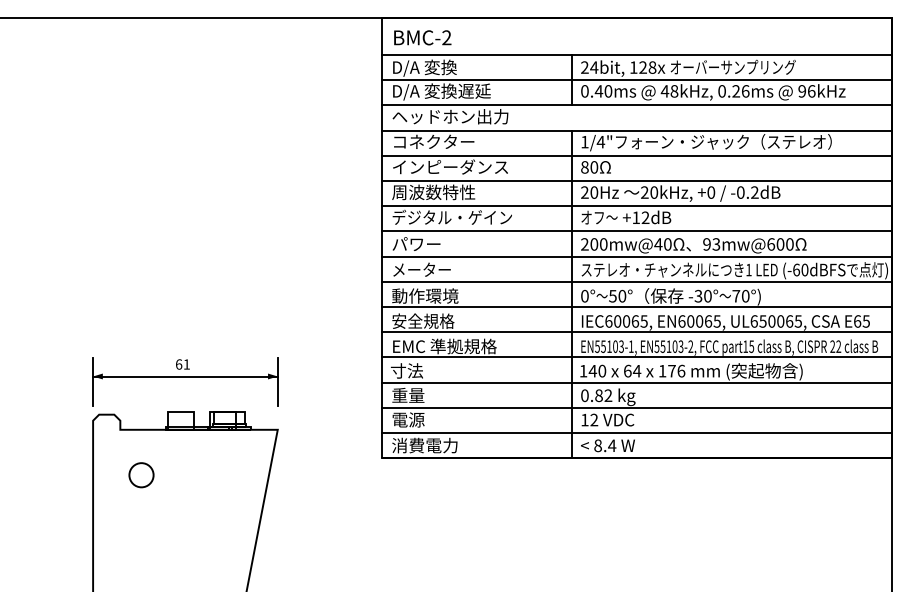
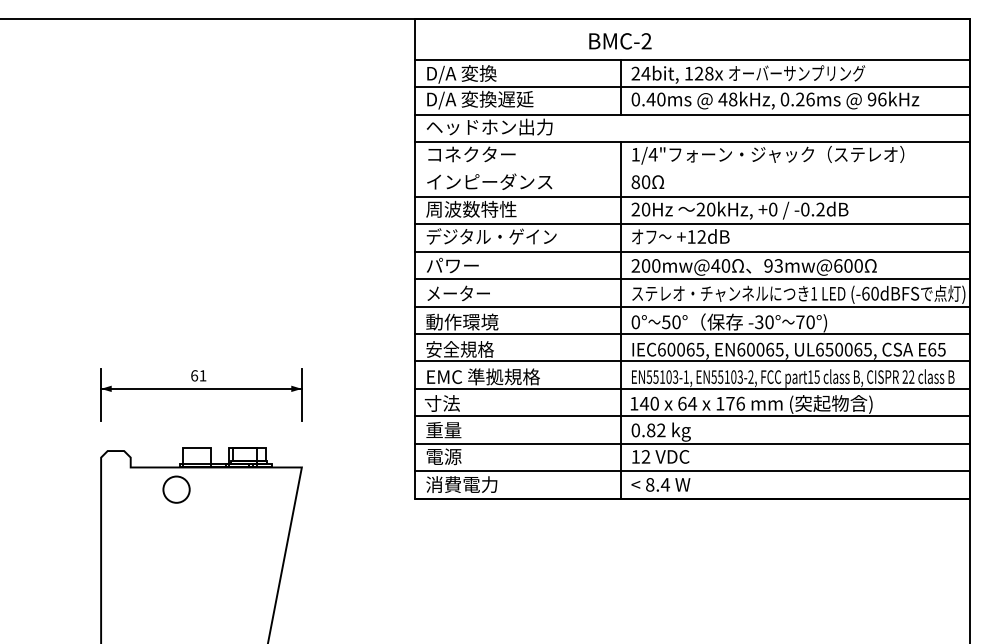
text: (422, 37) -> (620, 40), moved
line: (636, 155) -> (691, 169), removed
part: (185, 381) -> (201, 394), moved
circle: (141, 475) -> (176, 489), moved

